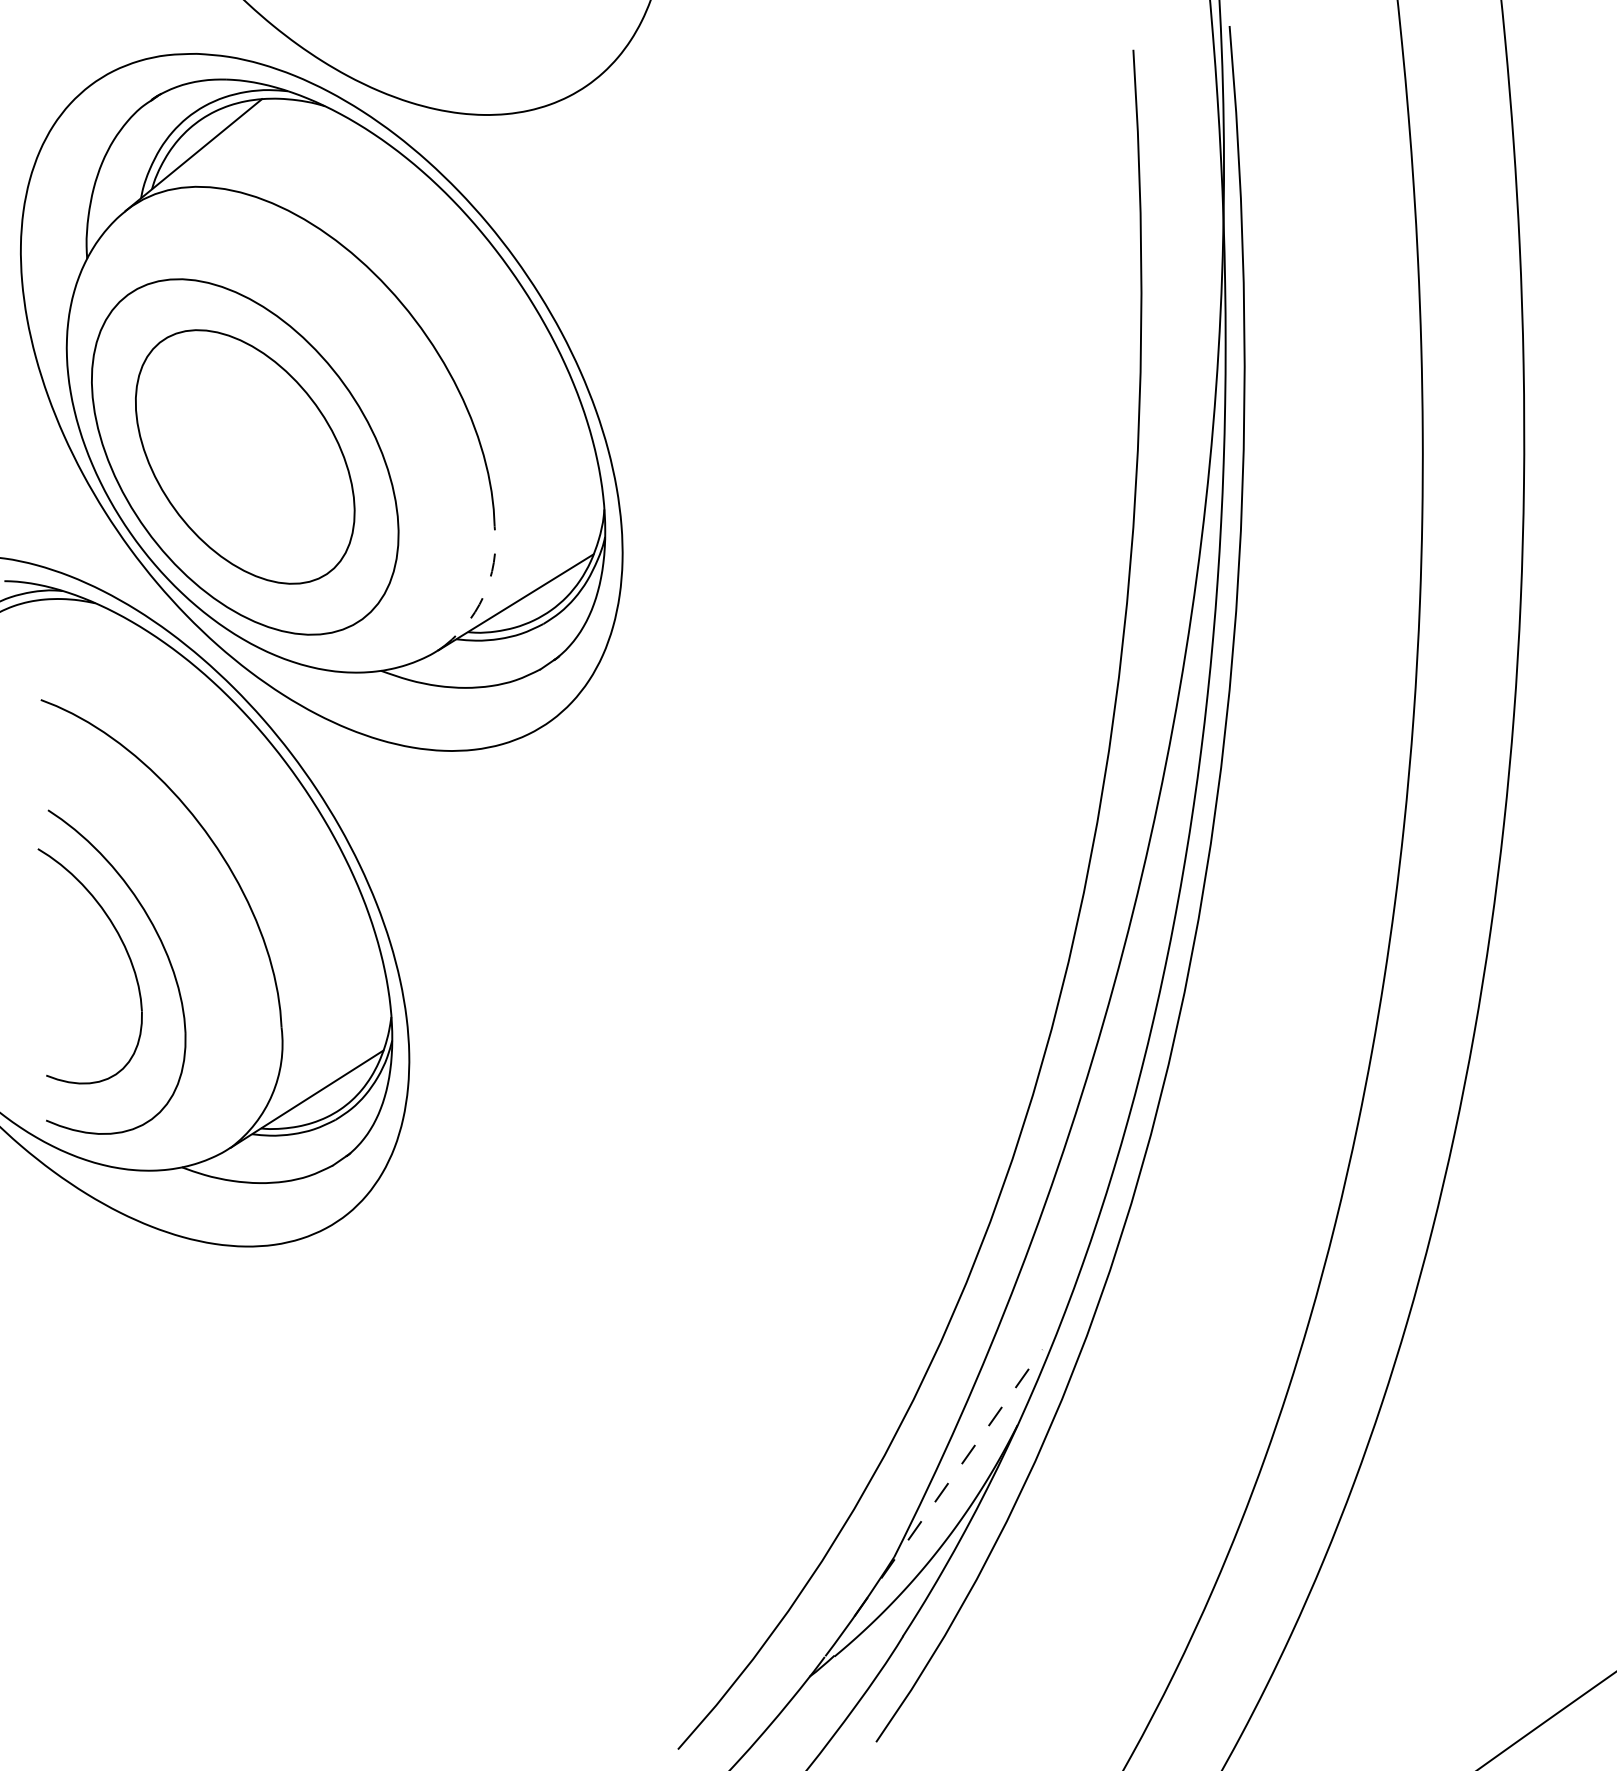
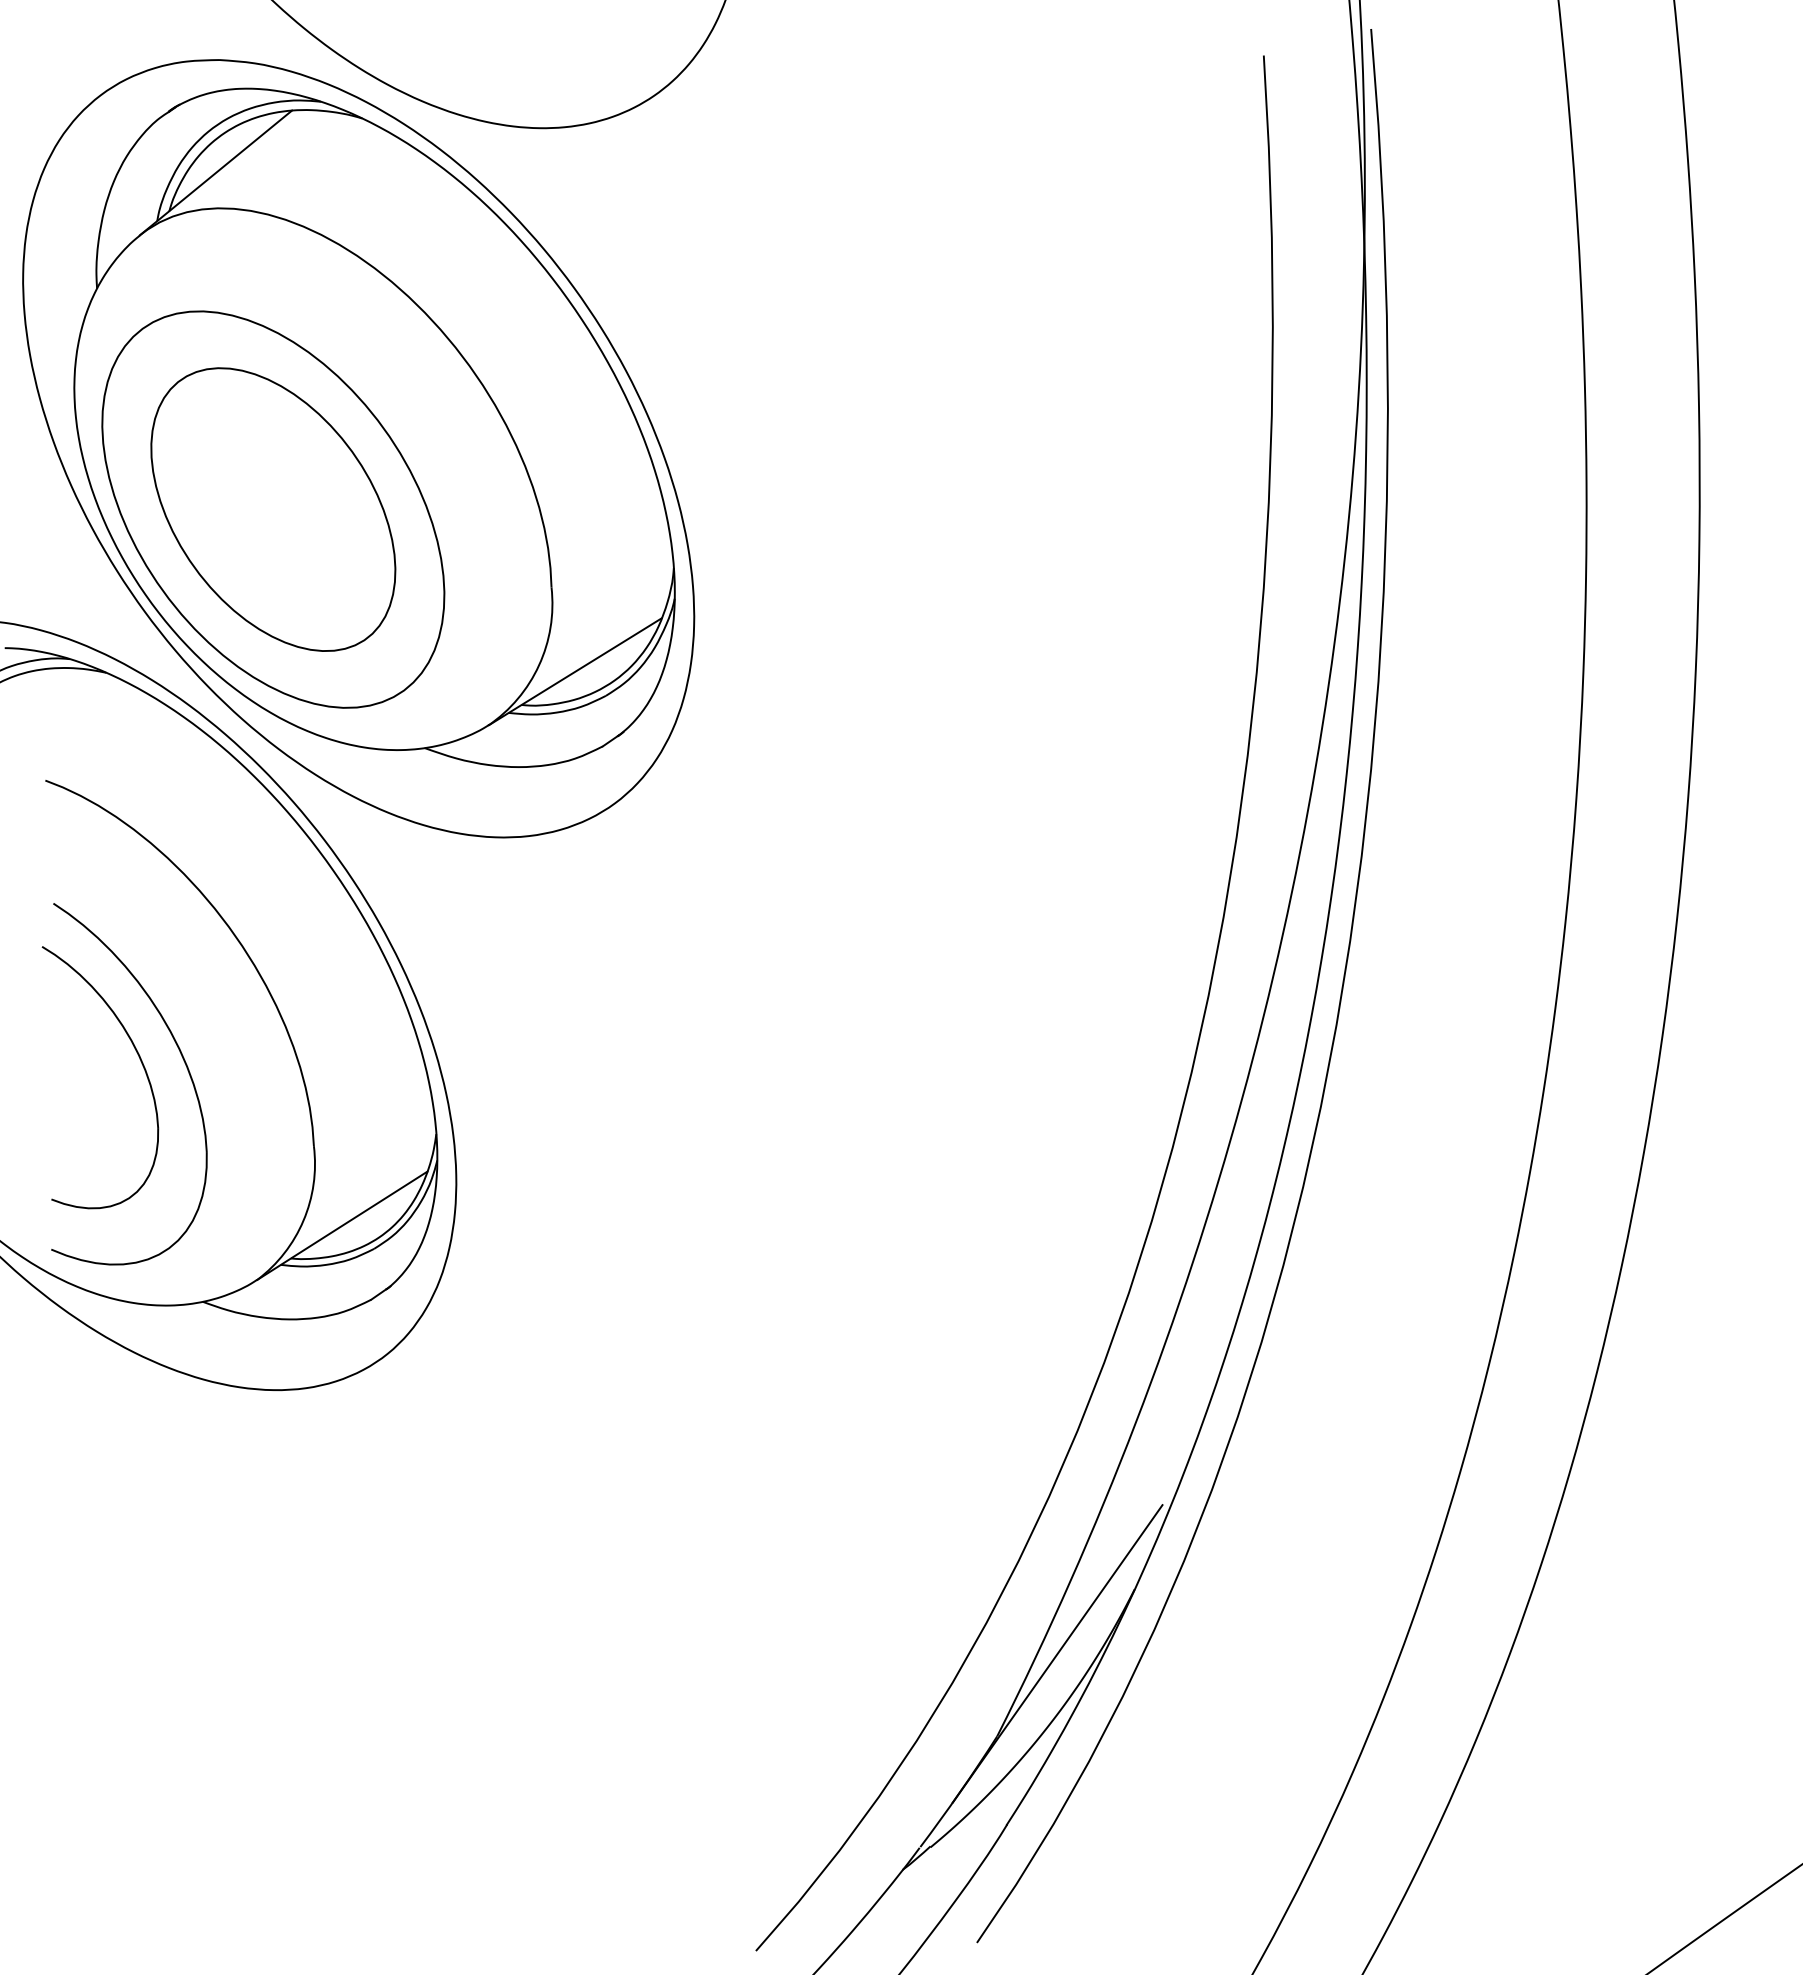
arc: (483, 596) -> (539, 665), dashed -> solid
line: (948, 1482) -> (1057, 1653), dashed -> solid

